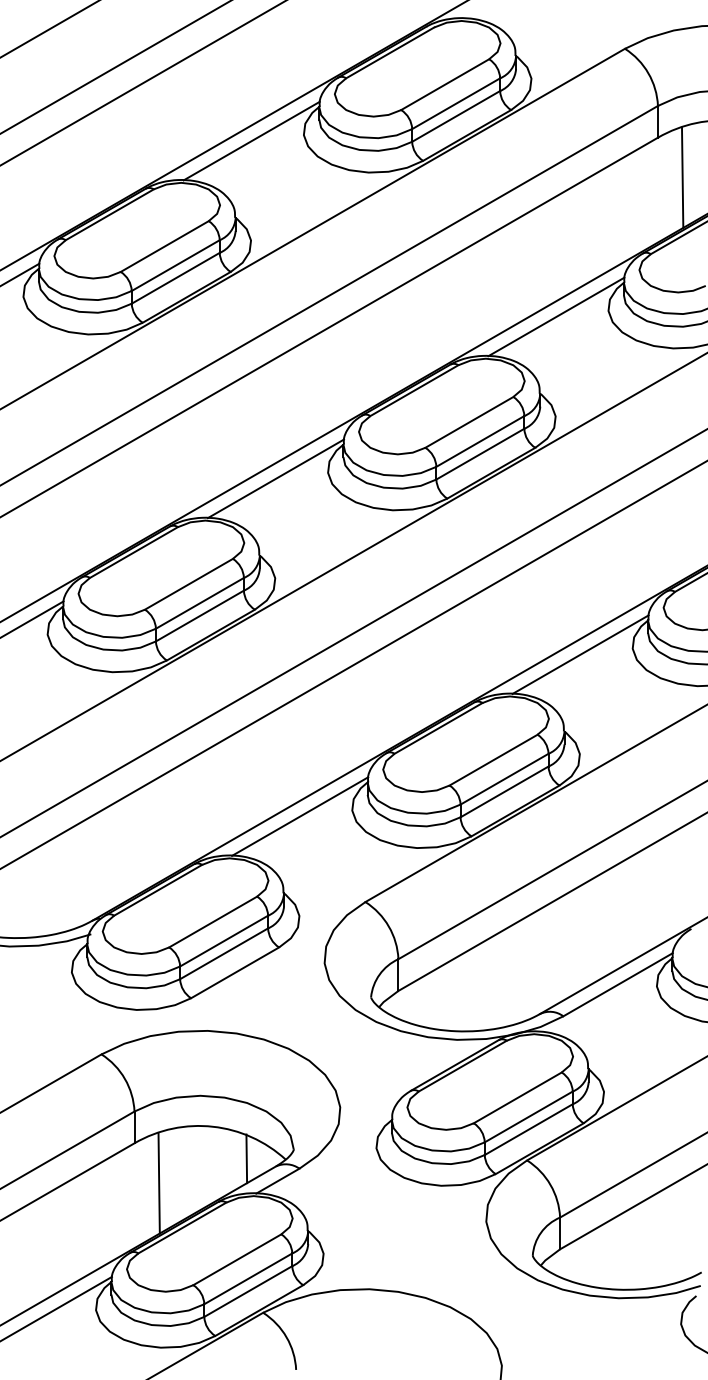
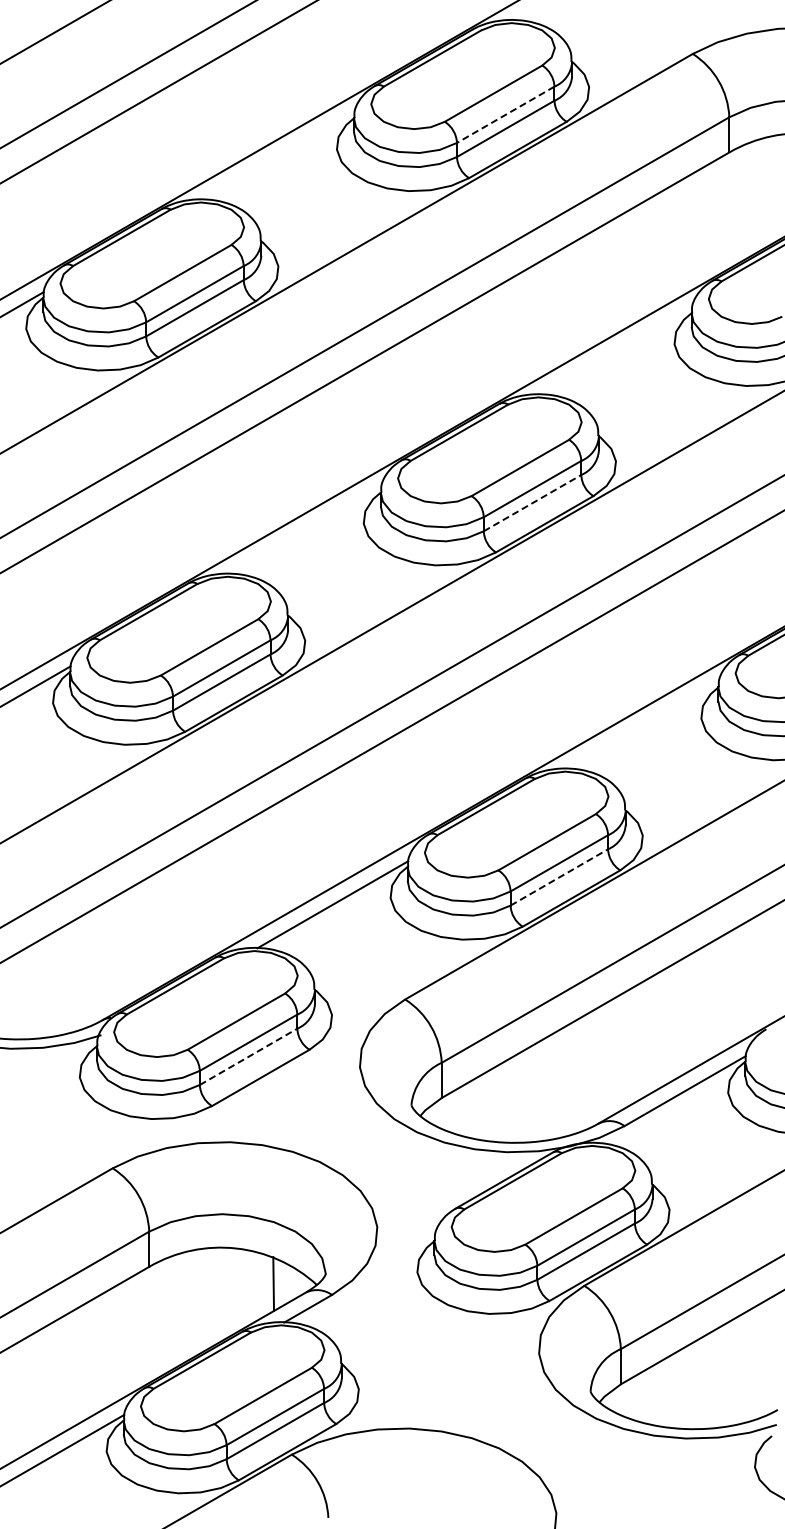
line: (455, 104) -> (505, 115), solid -> dashed
line: (251, 140) -> (278, 155), removed
line: (682, 177) -> (756, 196), removed
line: (556, 316) -> (616, 350), removed
line: (480, 453) -> (532, 502), solid -> dashed
line: (275, 478) -> (305, 530), removed
line: (580, 653) -> (643, 724), removed
line: (504, 791) -> (559, 877), solid -> dashed
line: (224, 953) -> (249, 1056), solid -> dashed
line: (159, 1182) -> (176, 1310), removed

